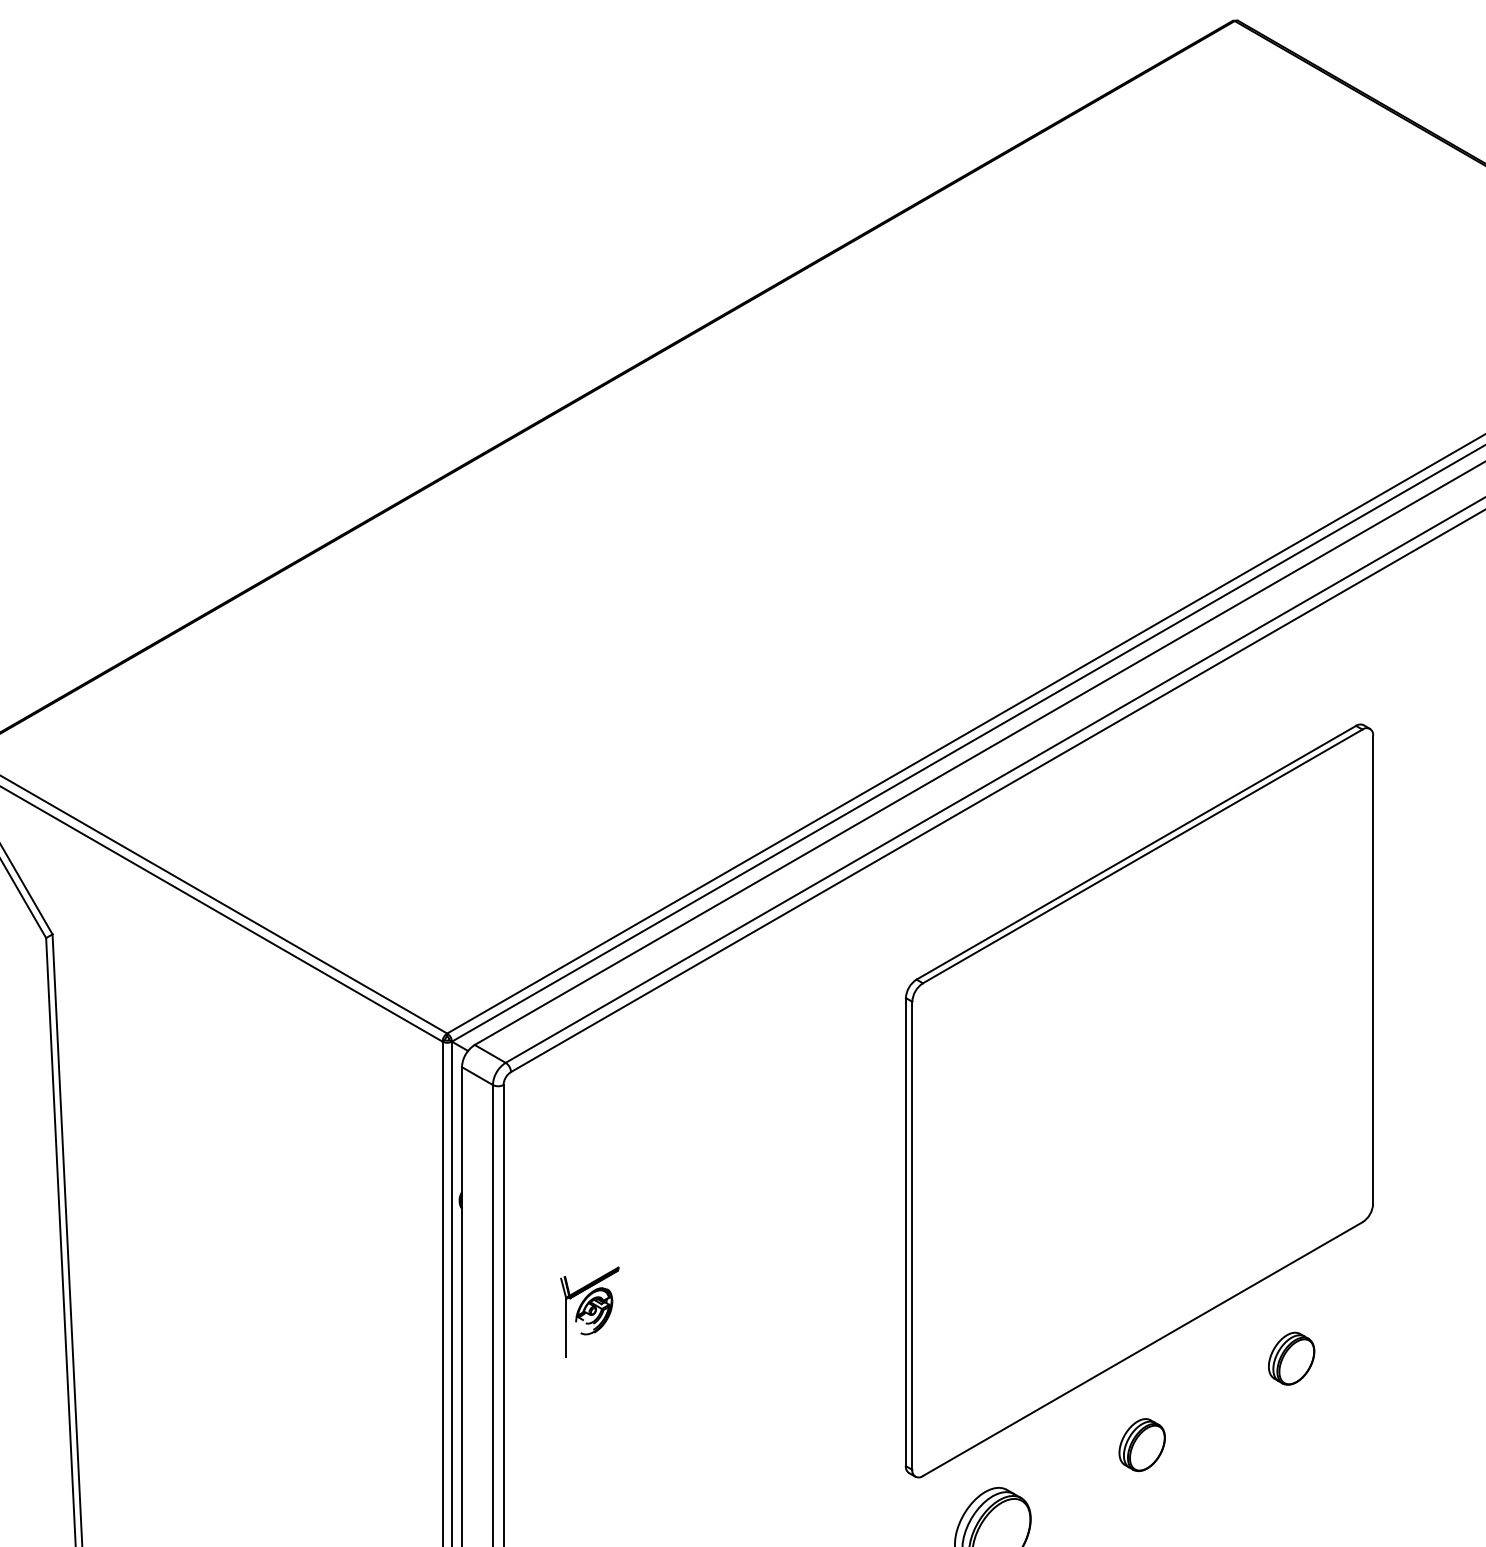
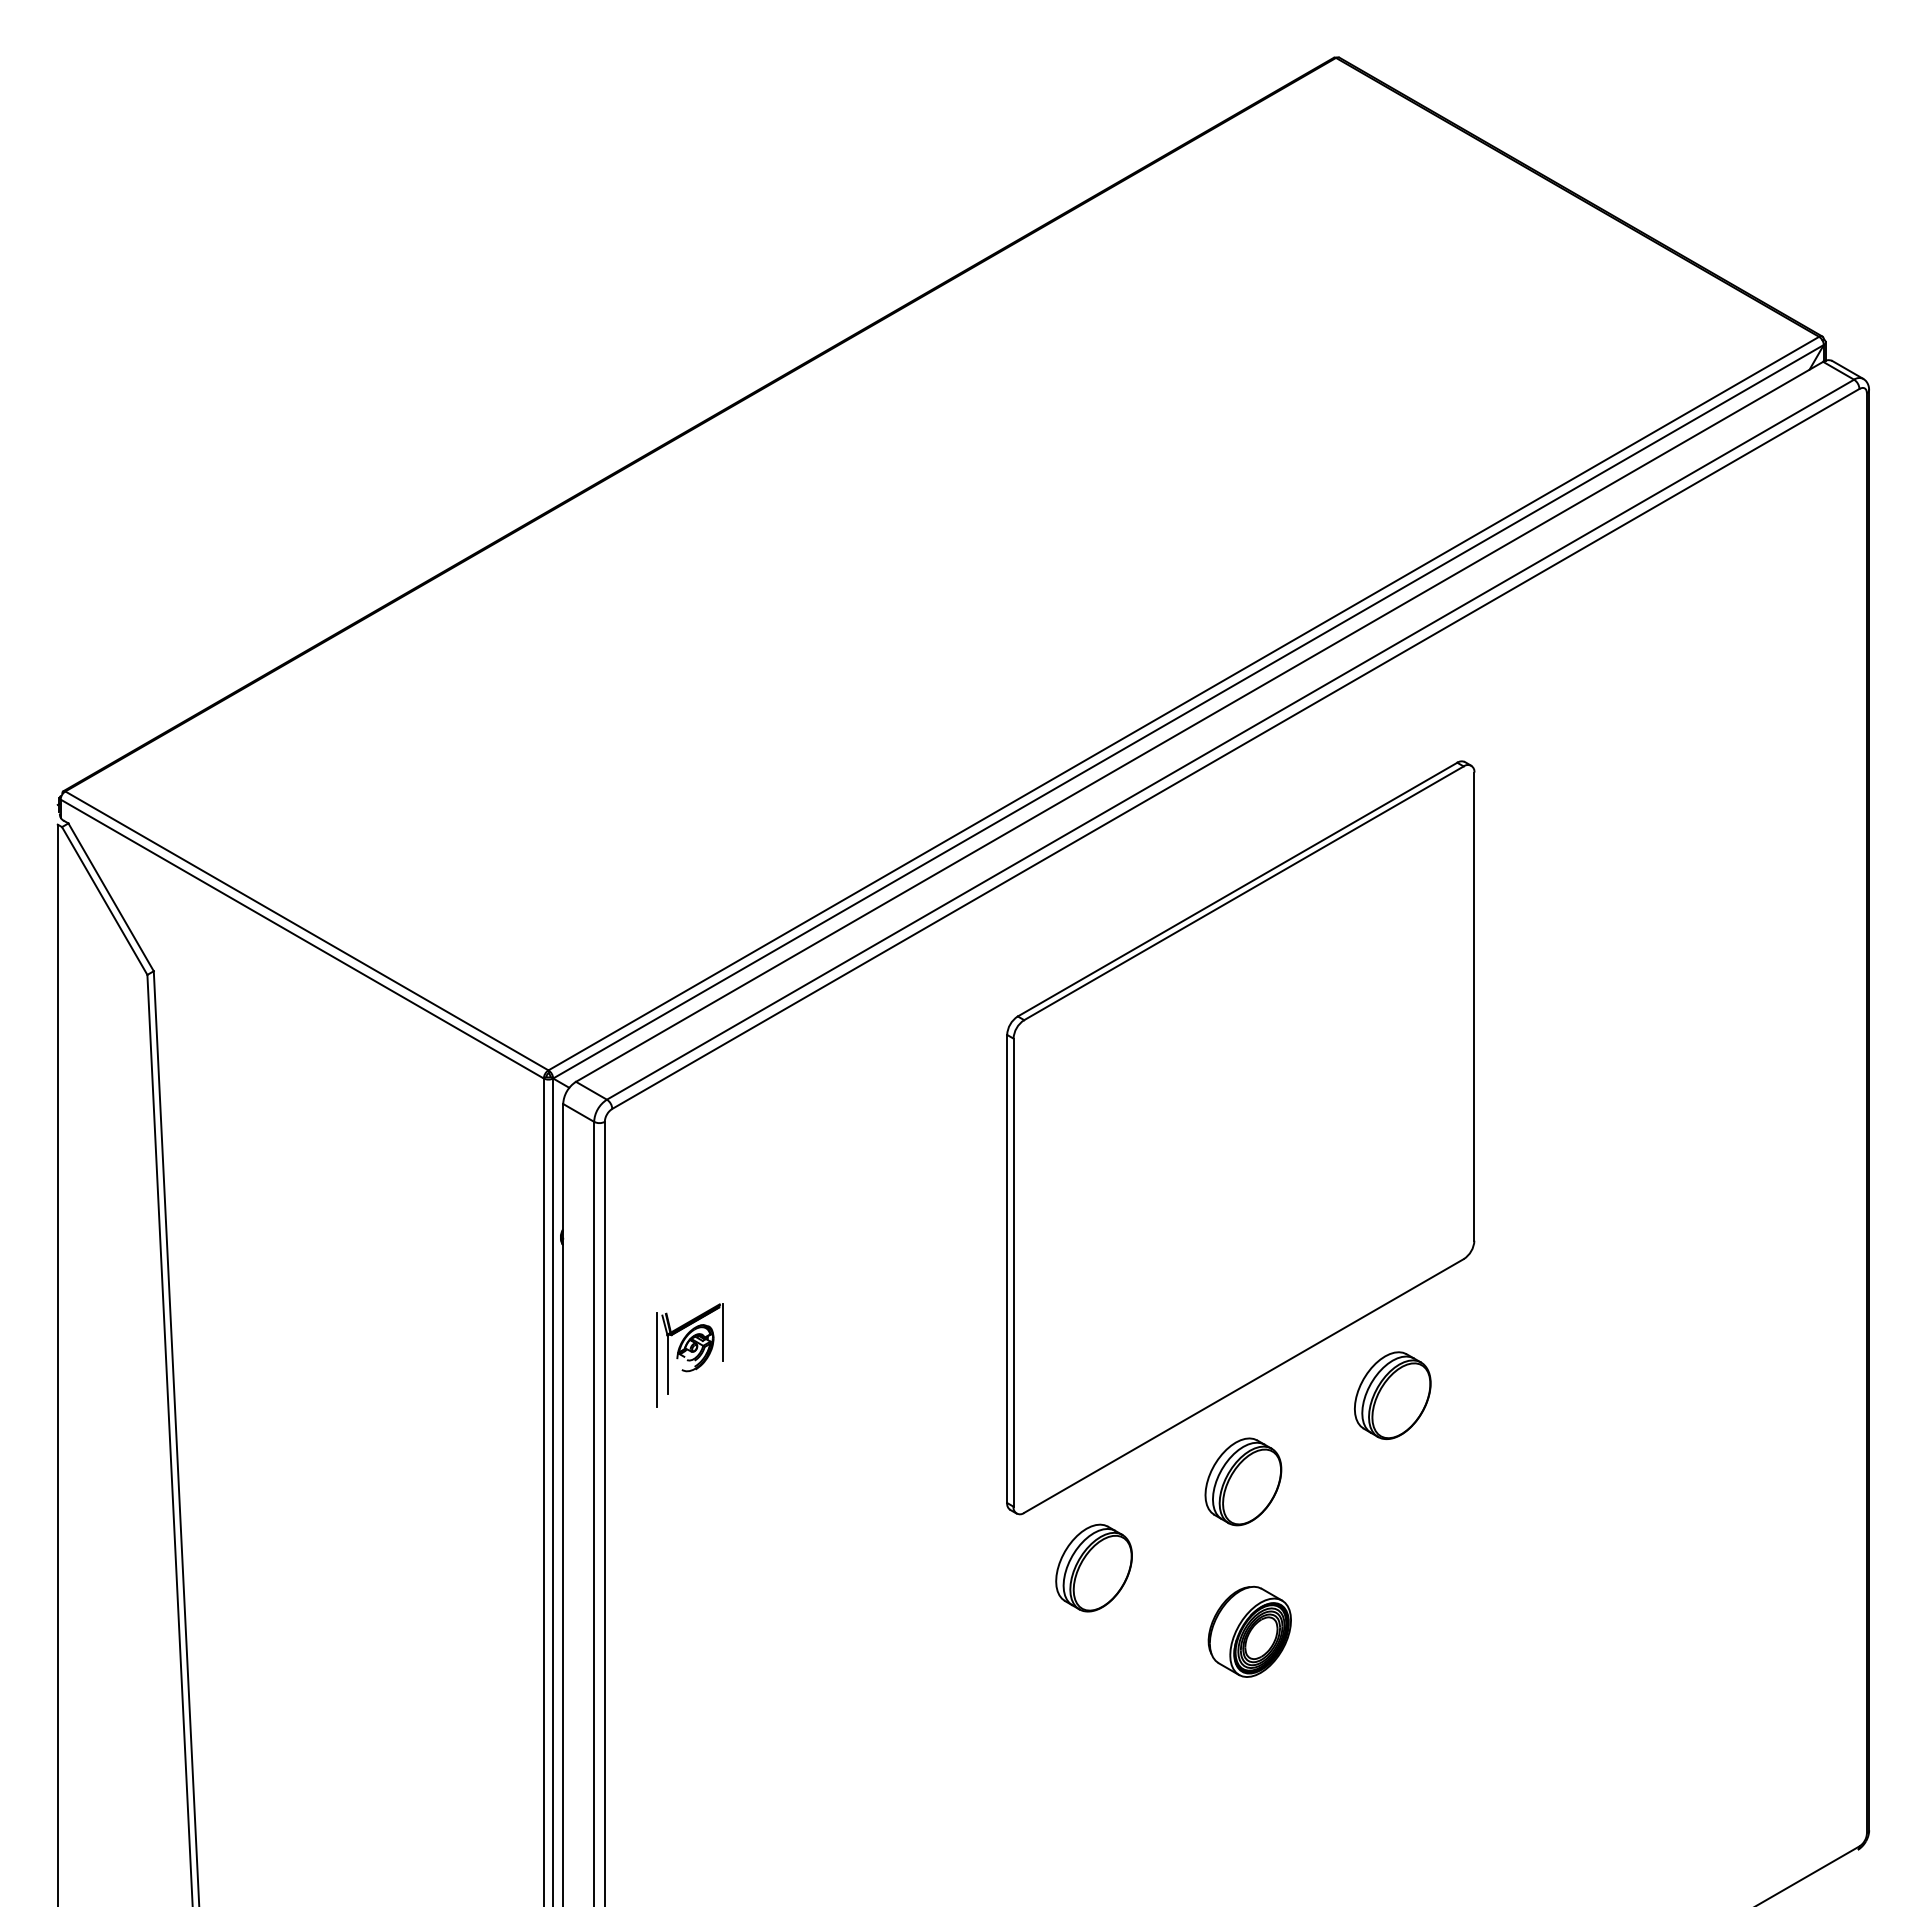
line: (622, 1295) -> (723, 1332), added
line: (556, 1322) -> (657, 1359), added
part: (1291, 1358) -> (1392, 1395), size x1.67
part: (1142, 1444) -> (1243, 1481), size x1.67

